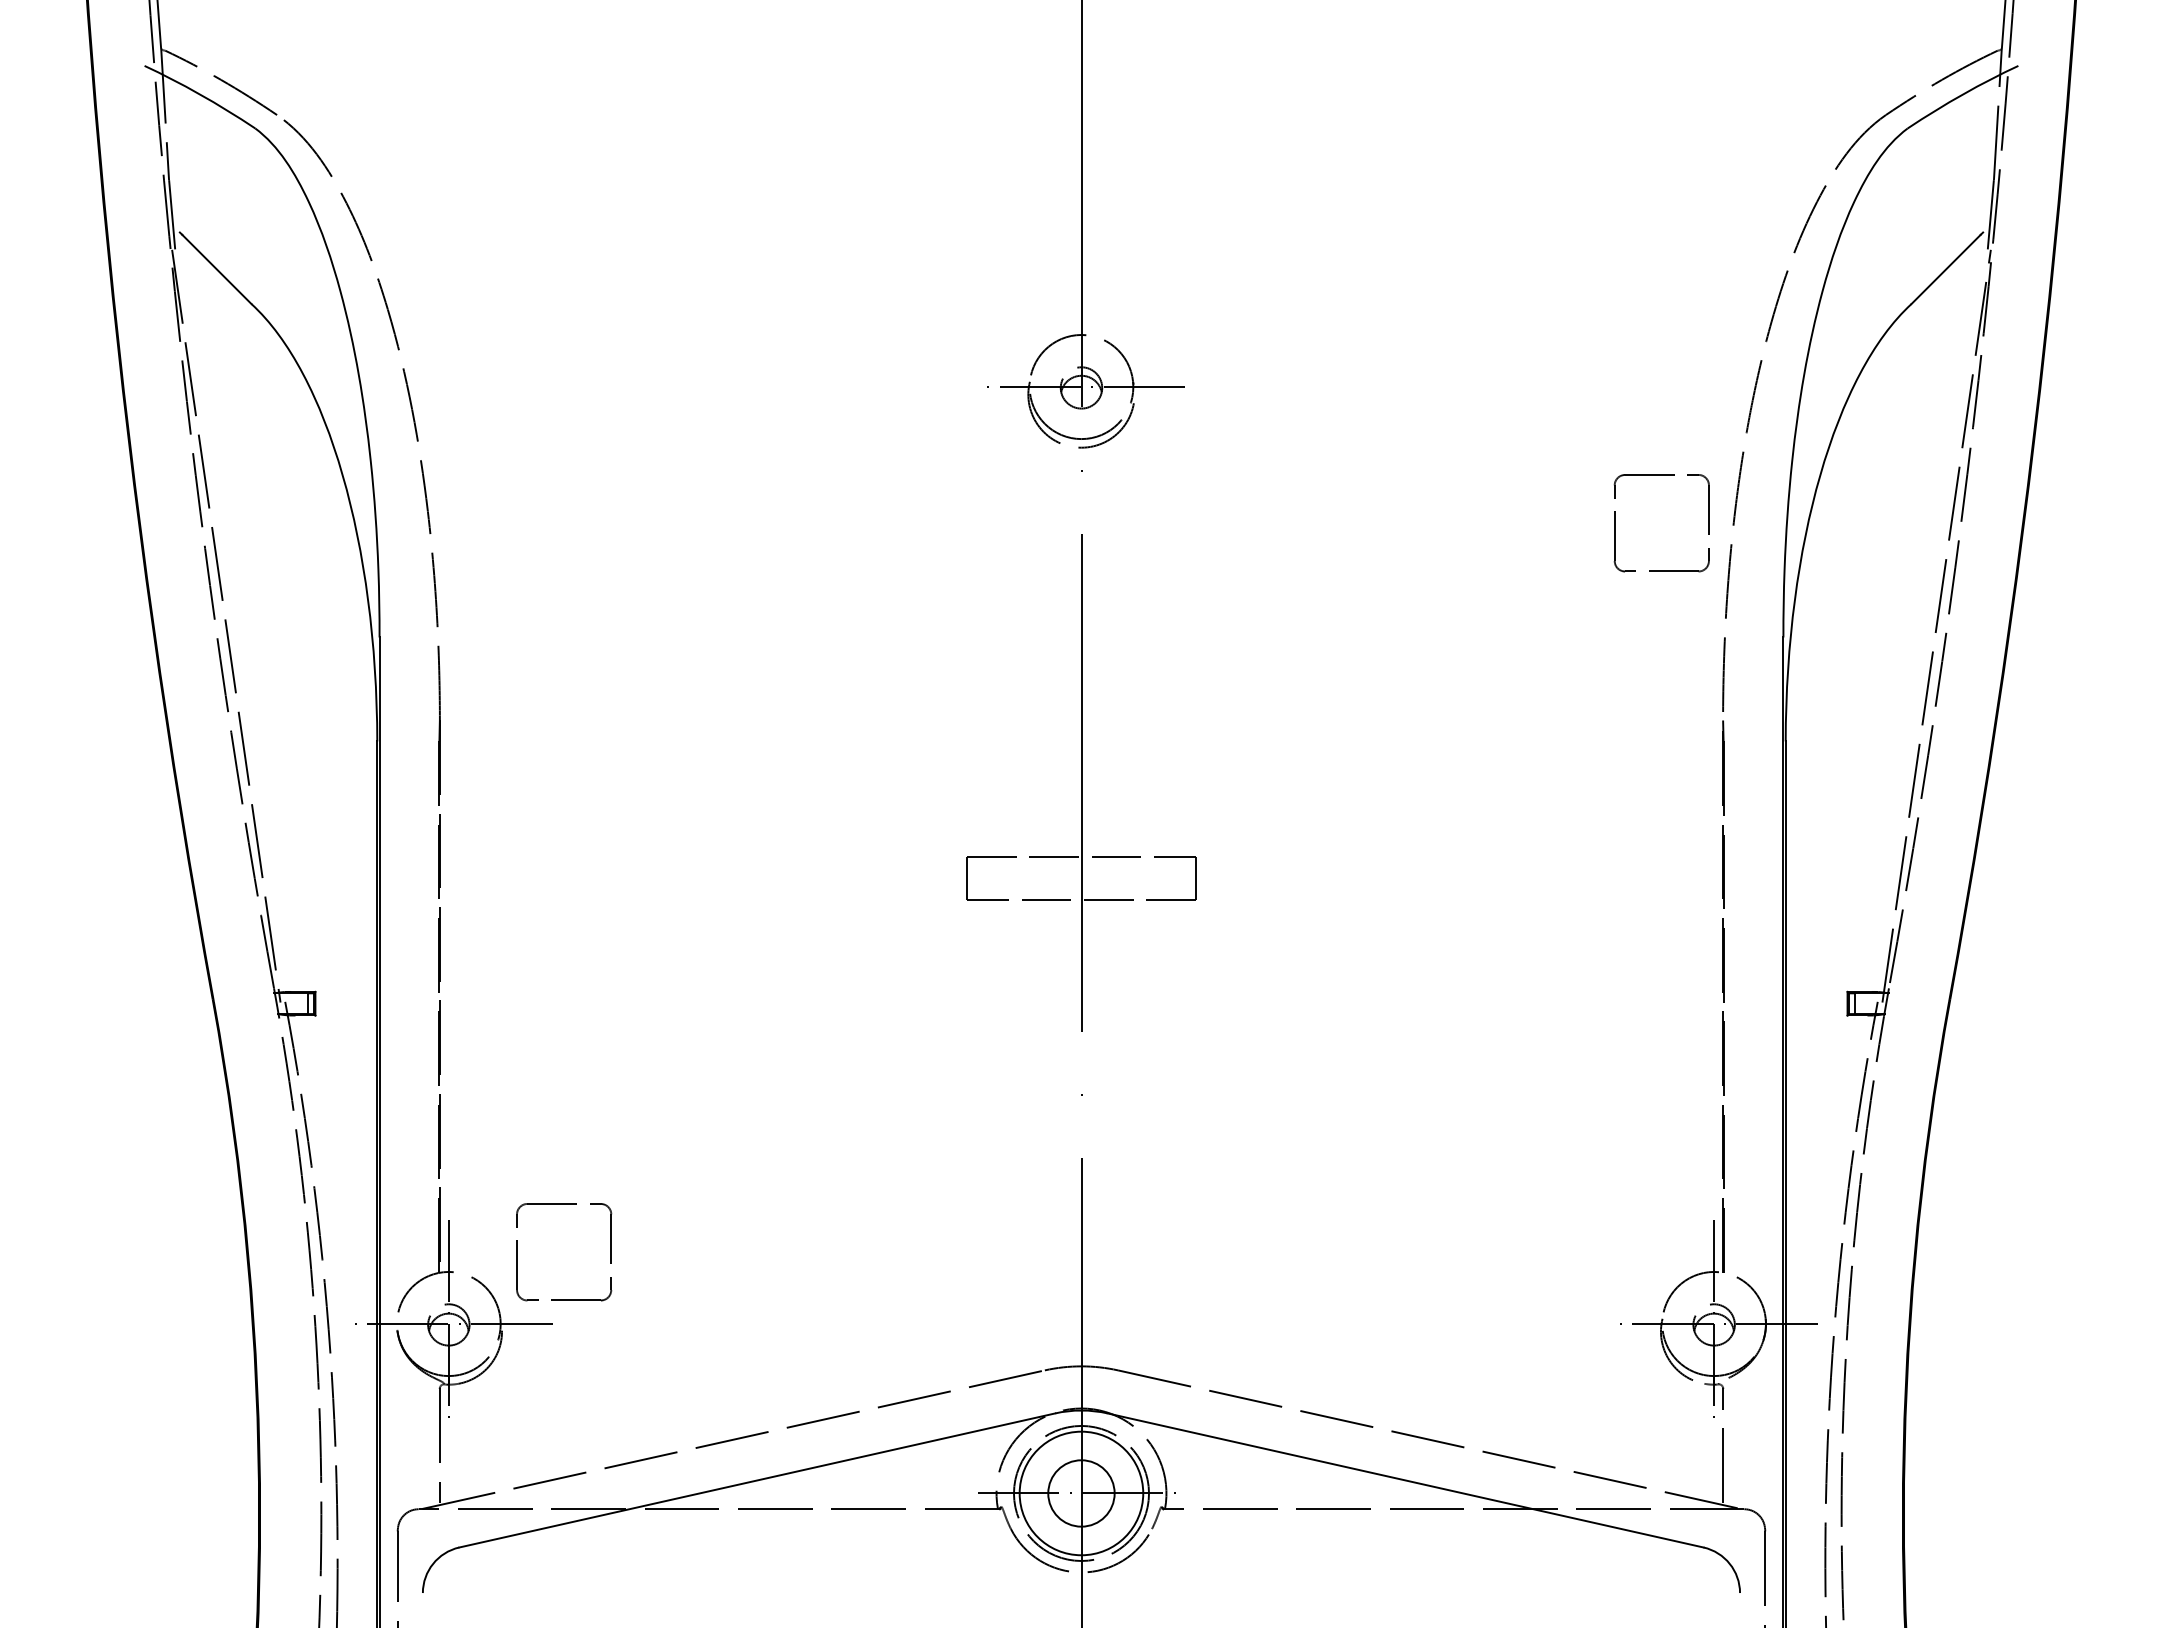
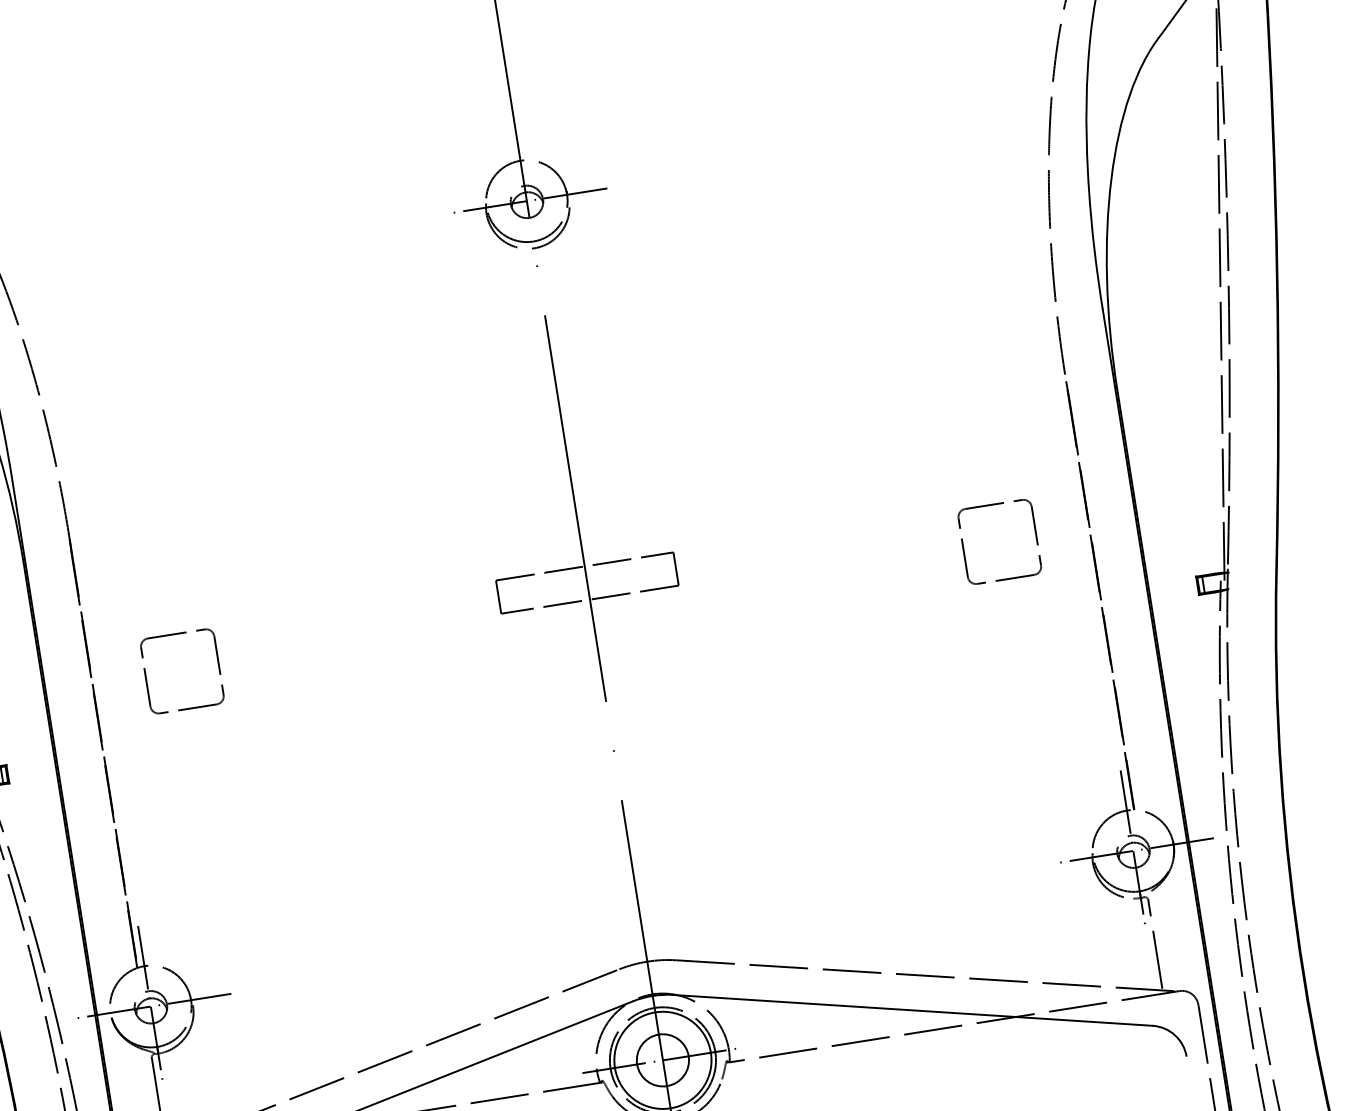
part: (1615, 523) -> (963, 547), moved
part: (610, 1252) -> (218, 665), moved

